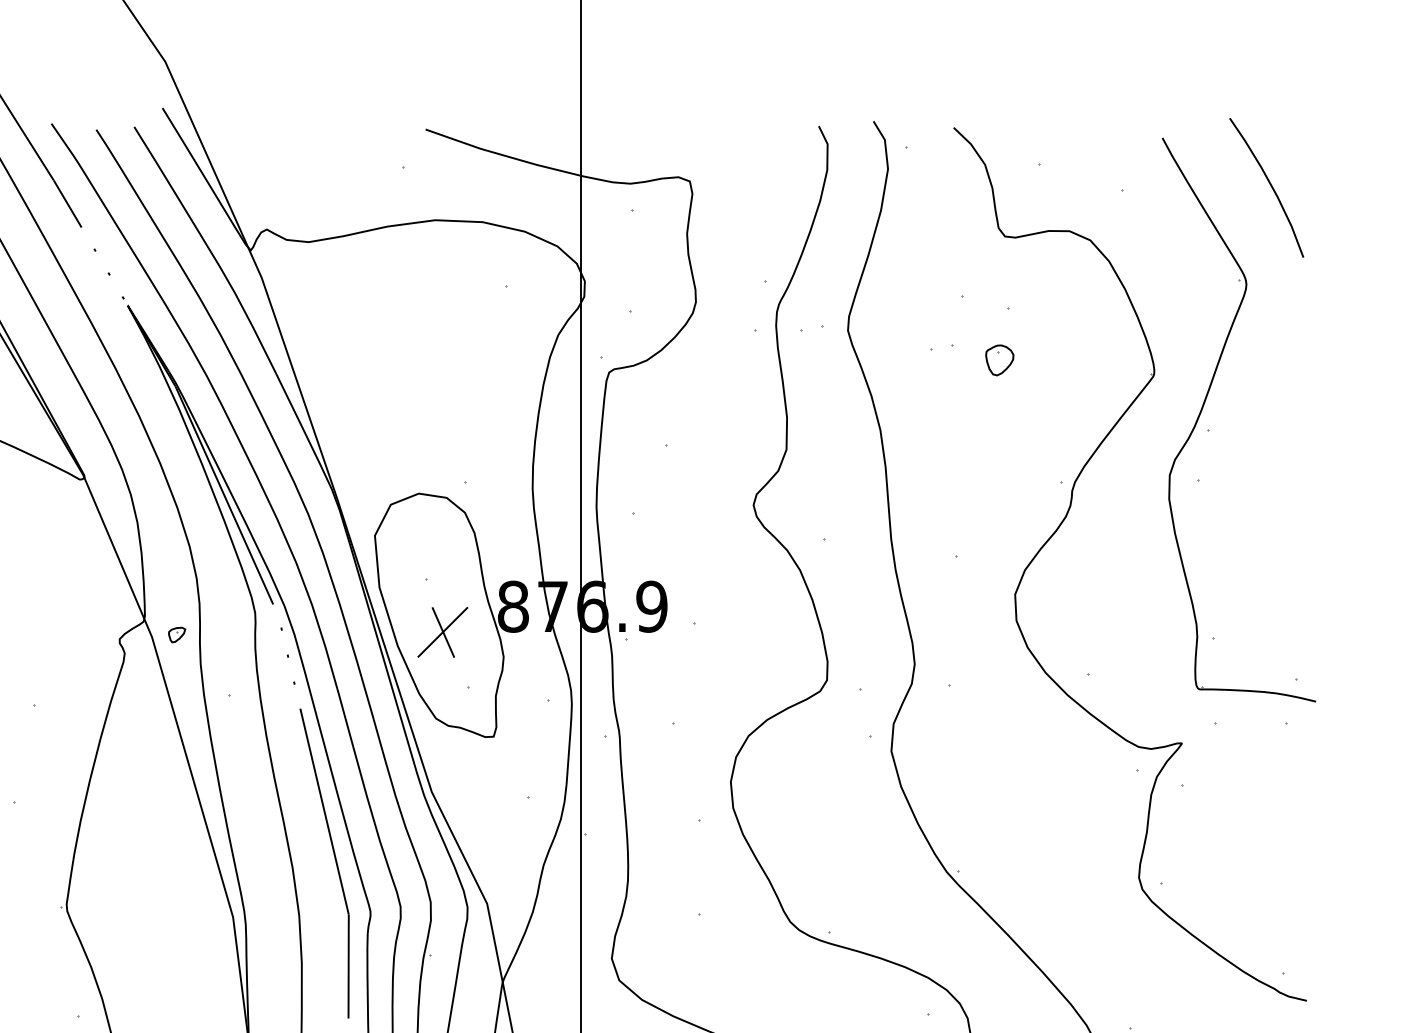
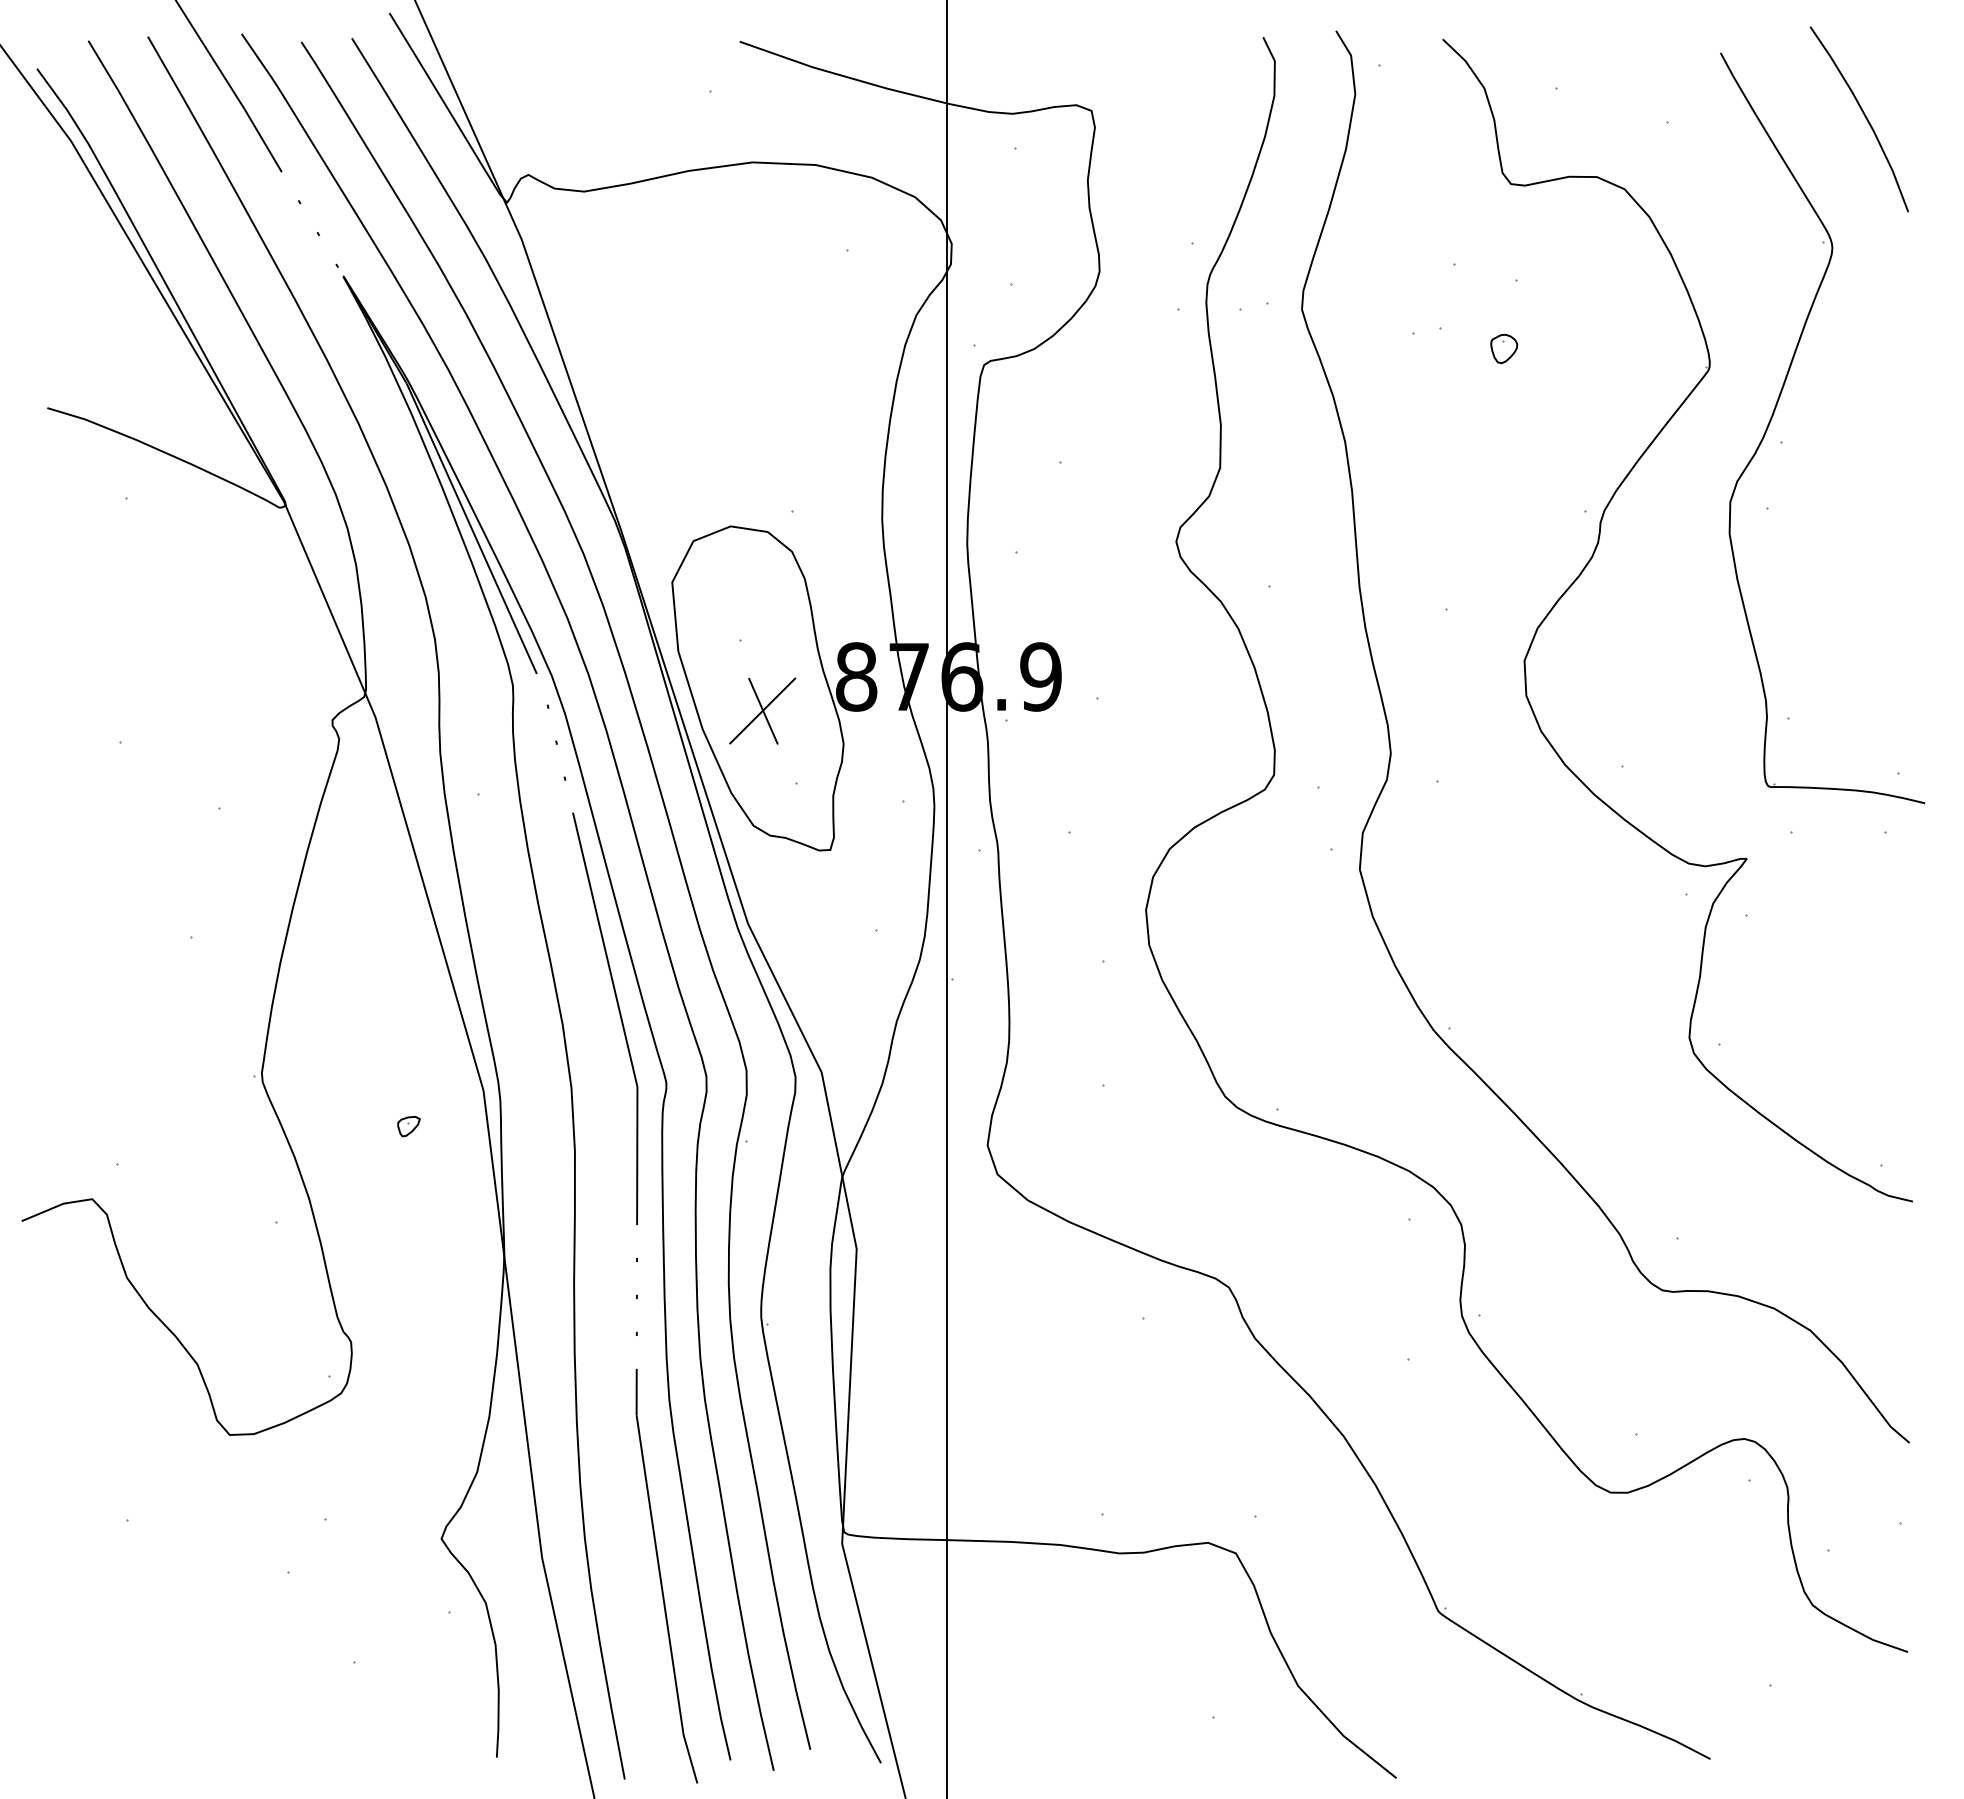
part: (1000, 360) -> (1504, 348), size x0.71
part: (176, 634) -> (408, 1126), moved

